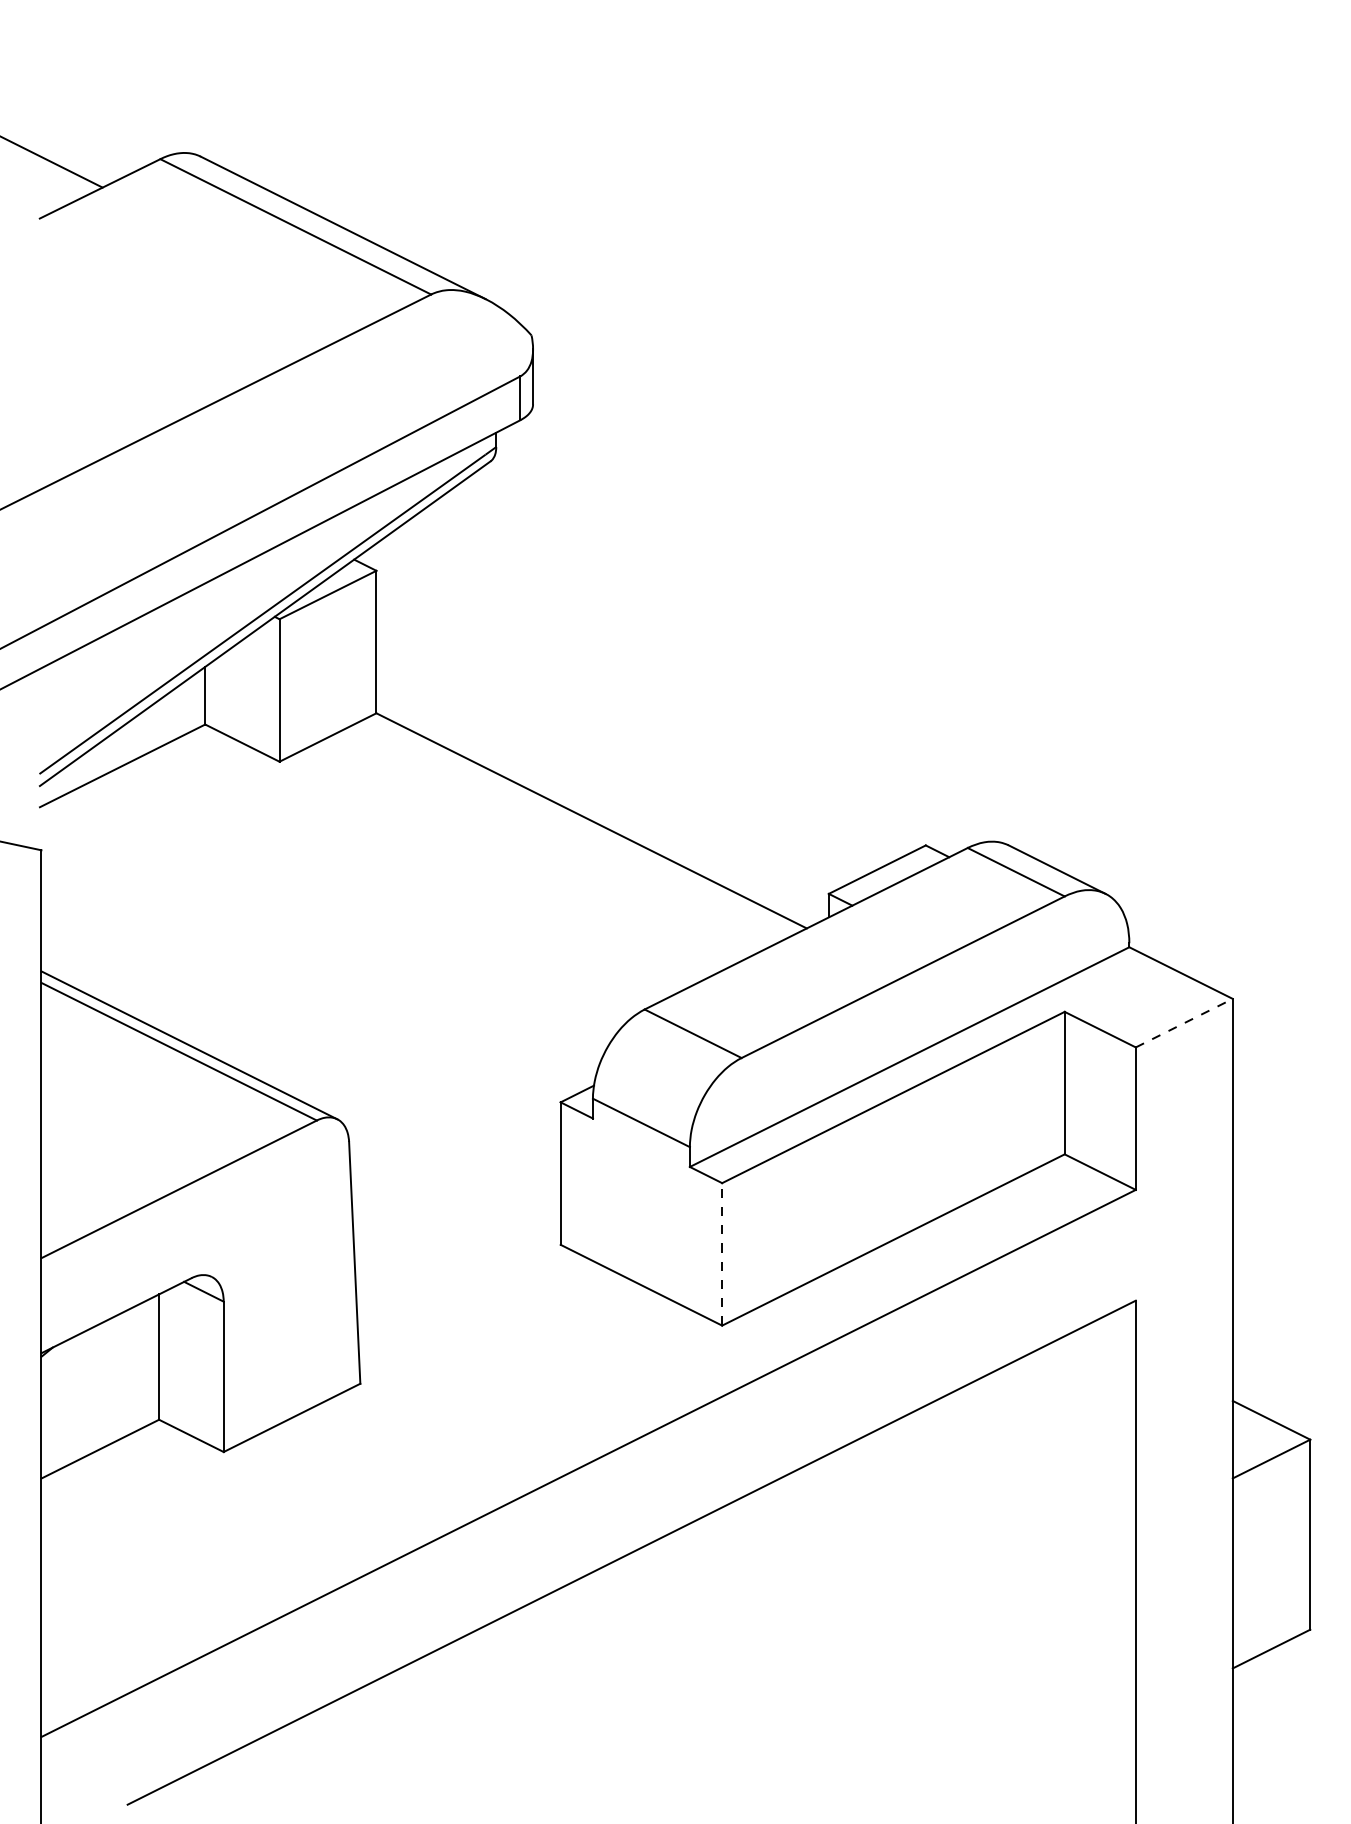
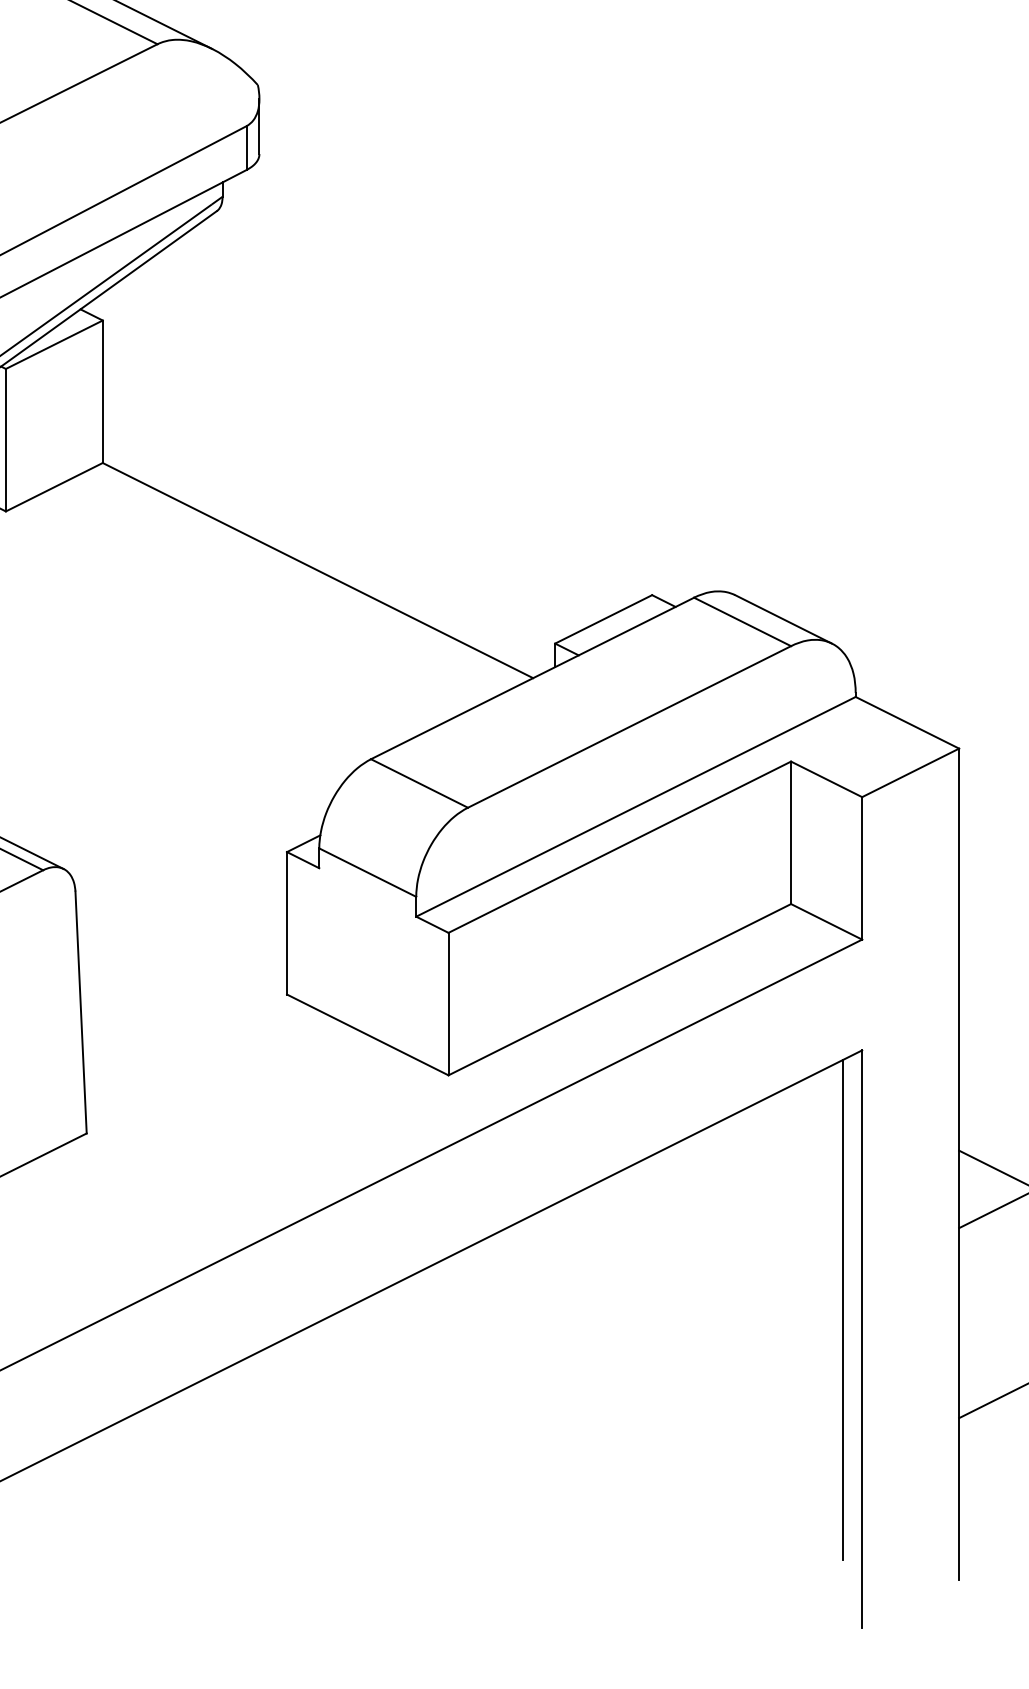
line: (1184, 1022) -> (910, 772), dashed -> solid
line: (722, 1253) -> (448, 1003), dashed -> solid
line: (1116, 1560) -> (842, 1310), added

